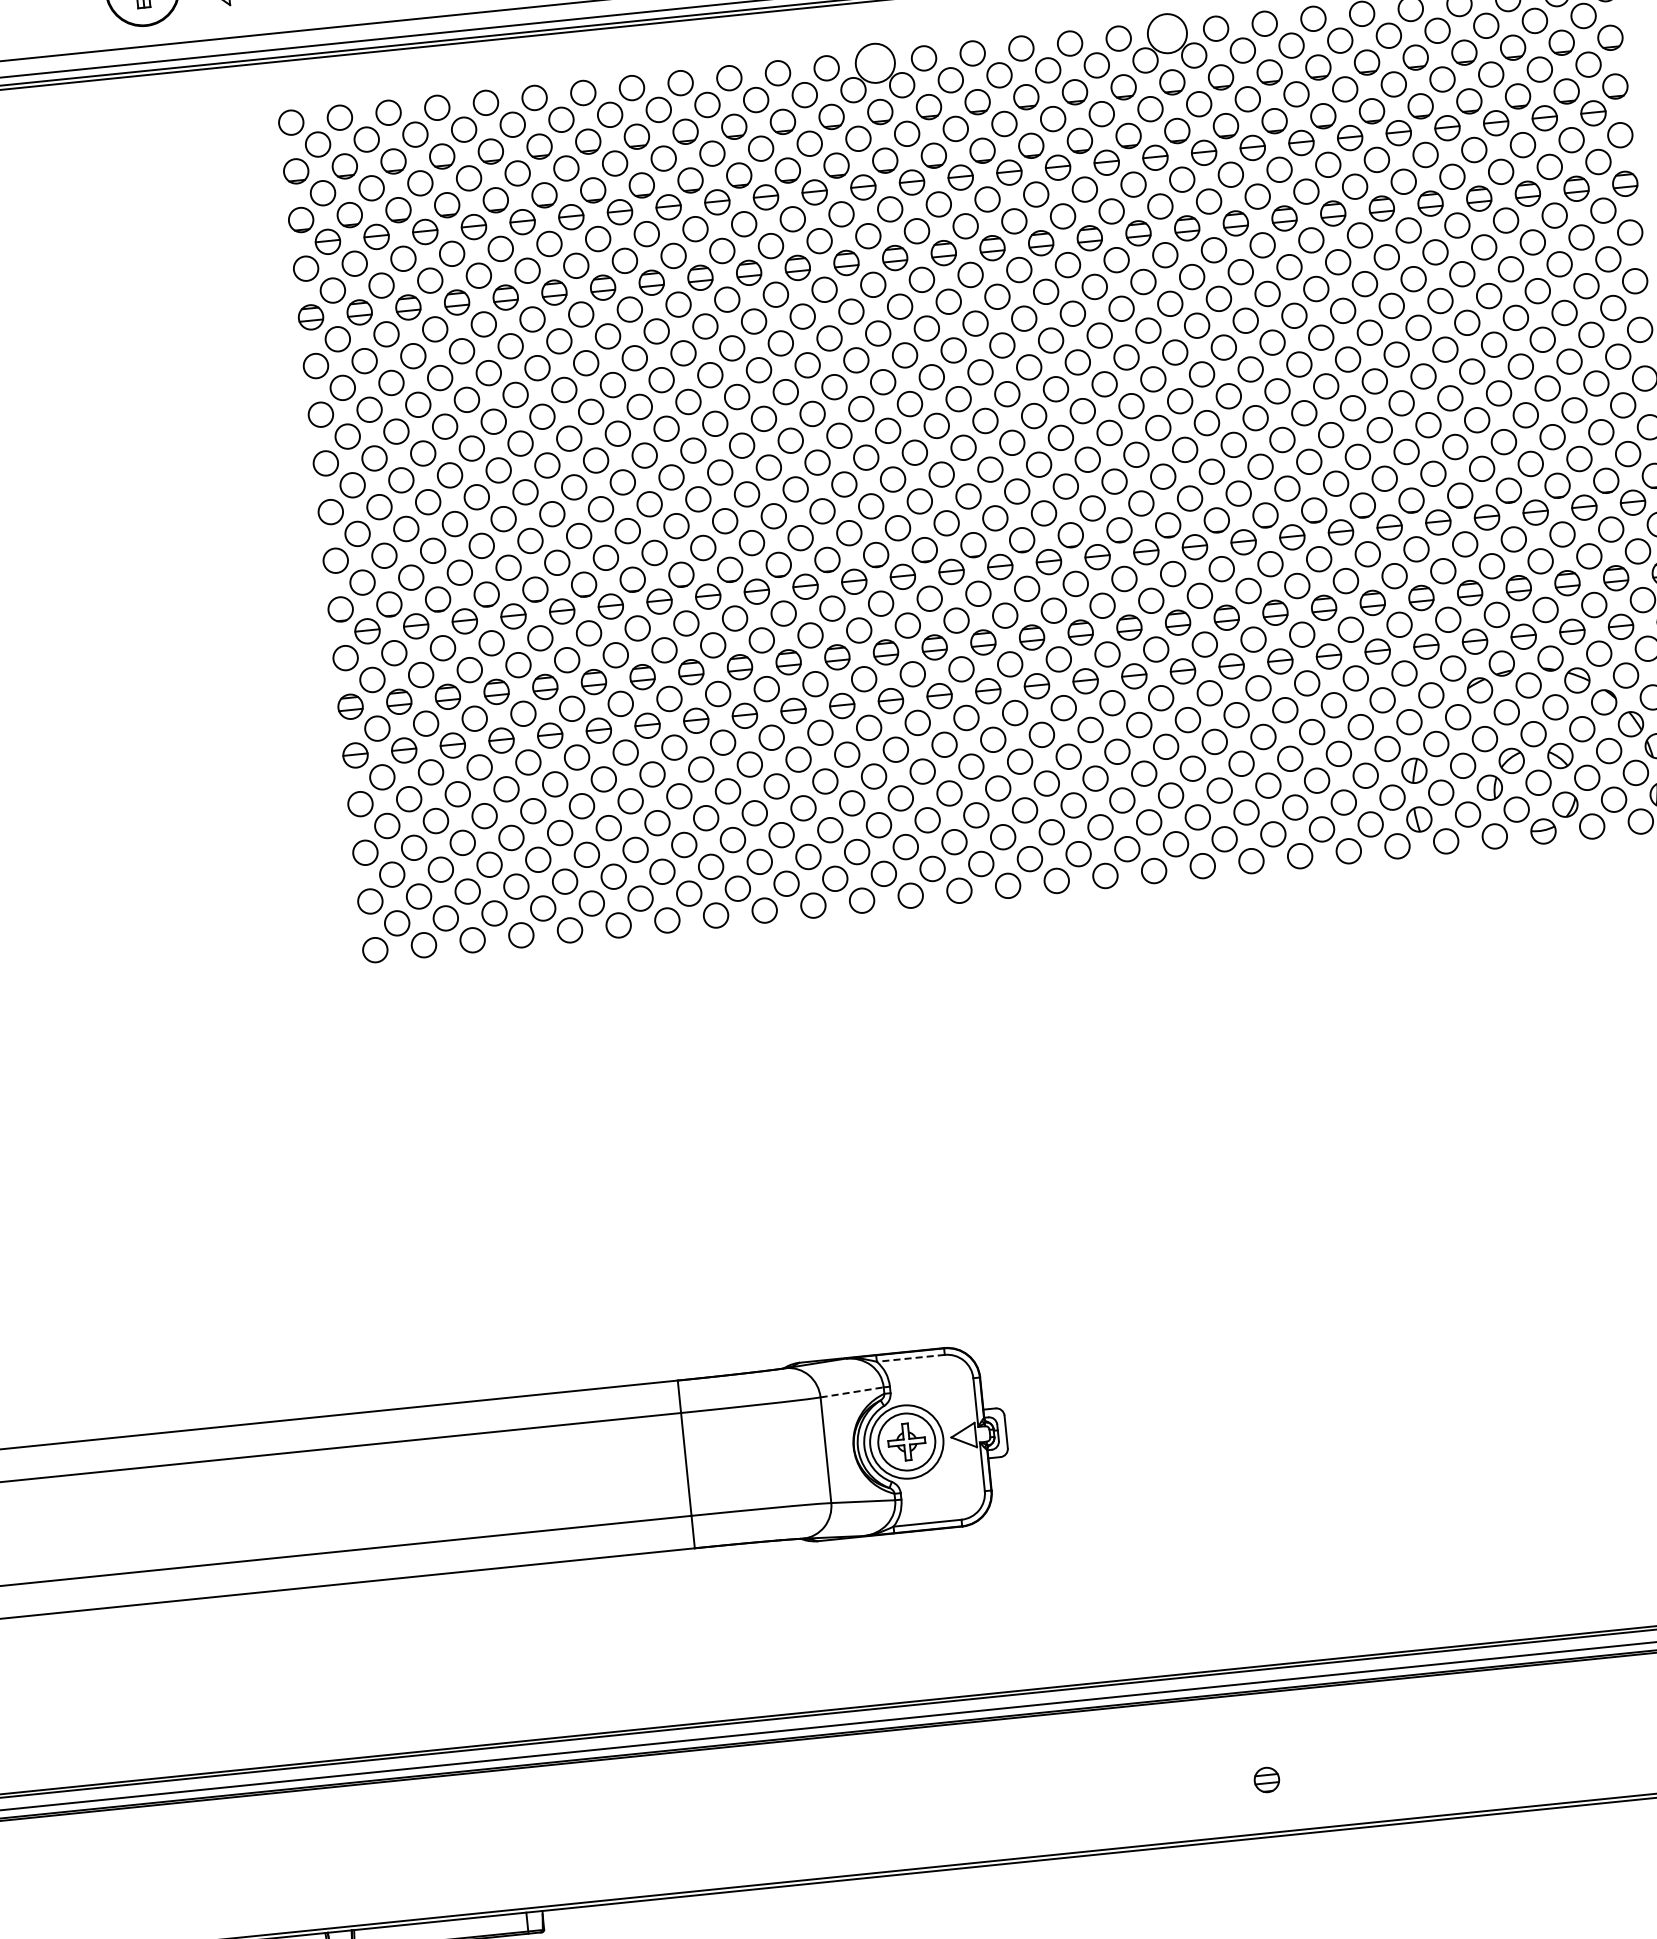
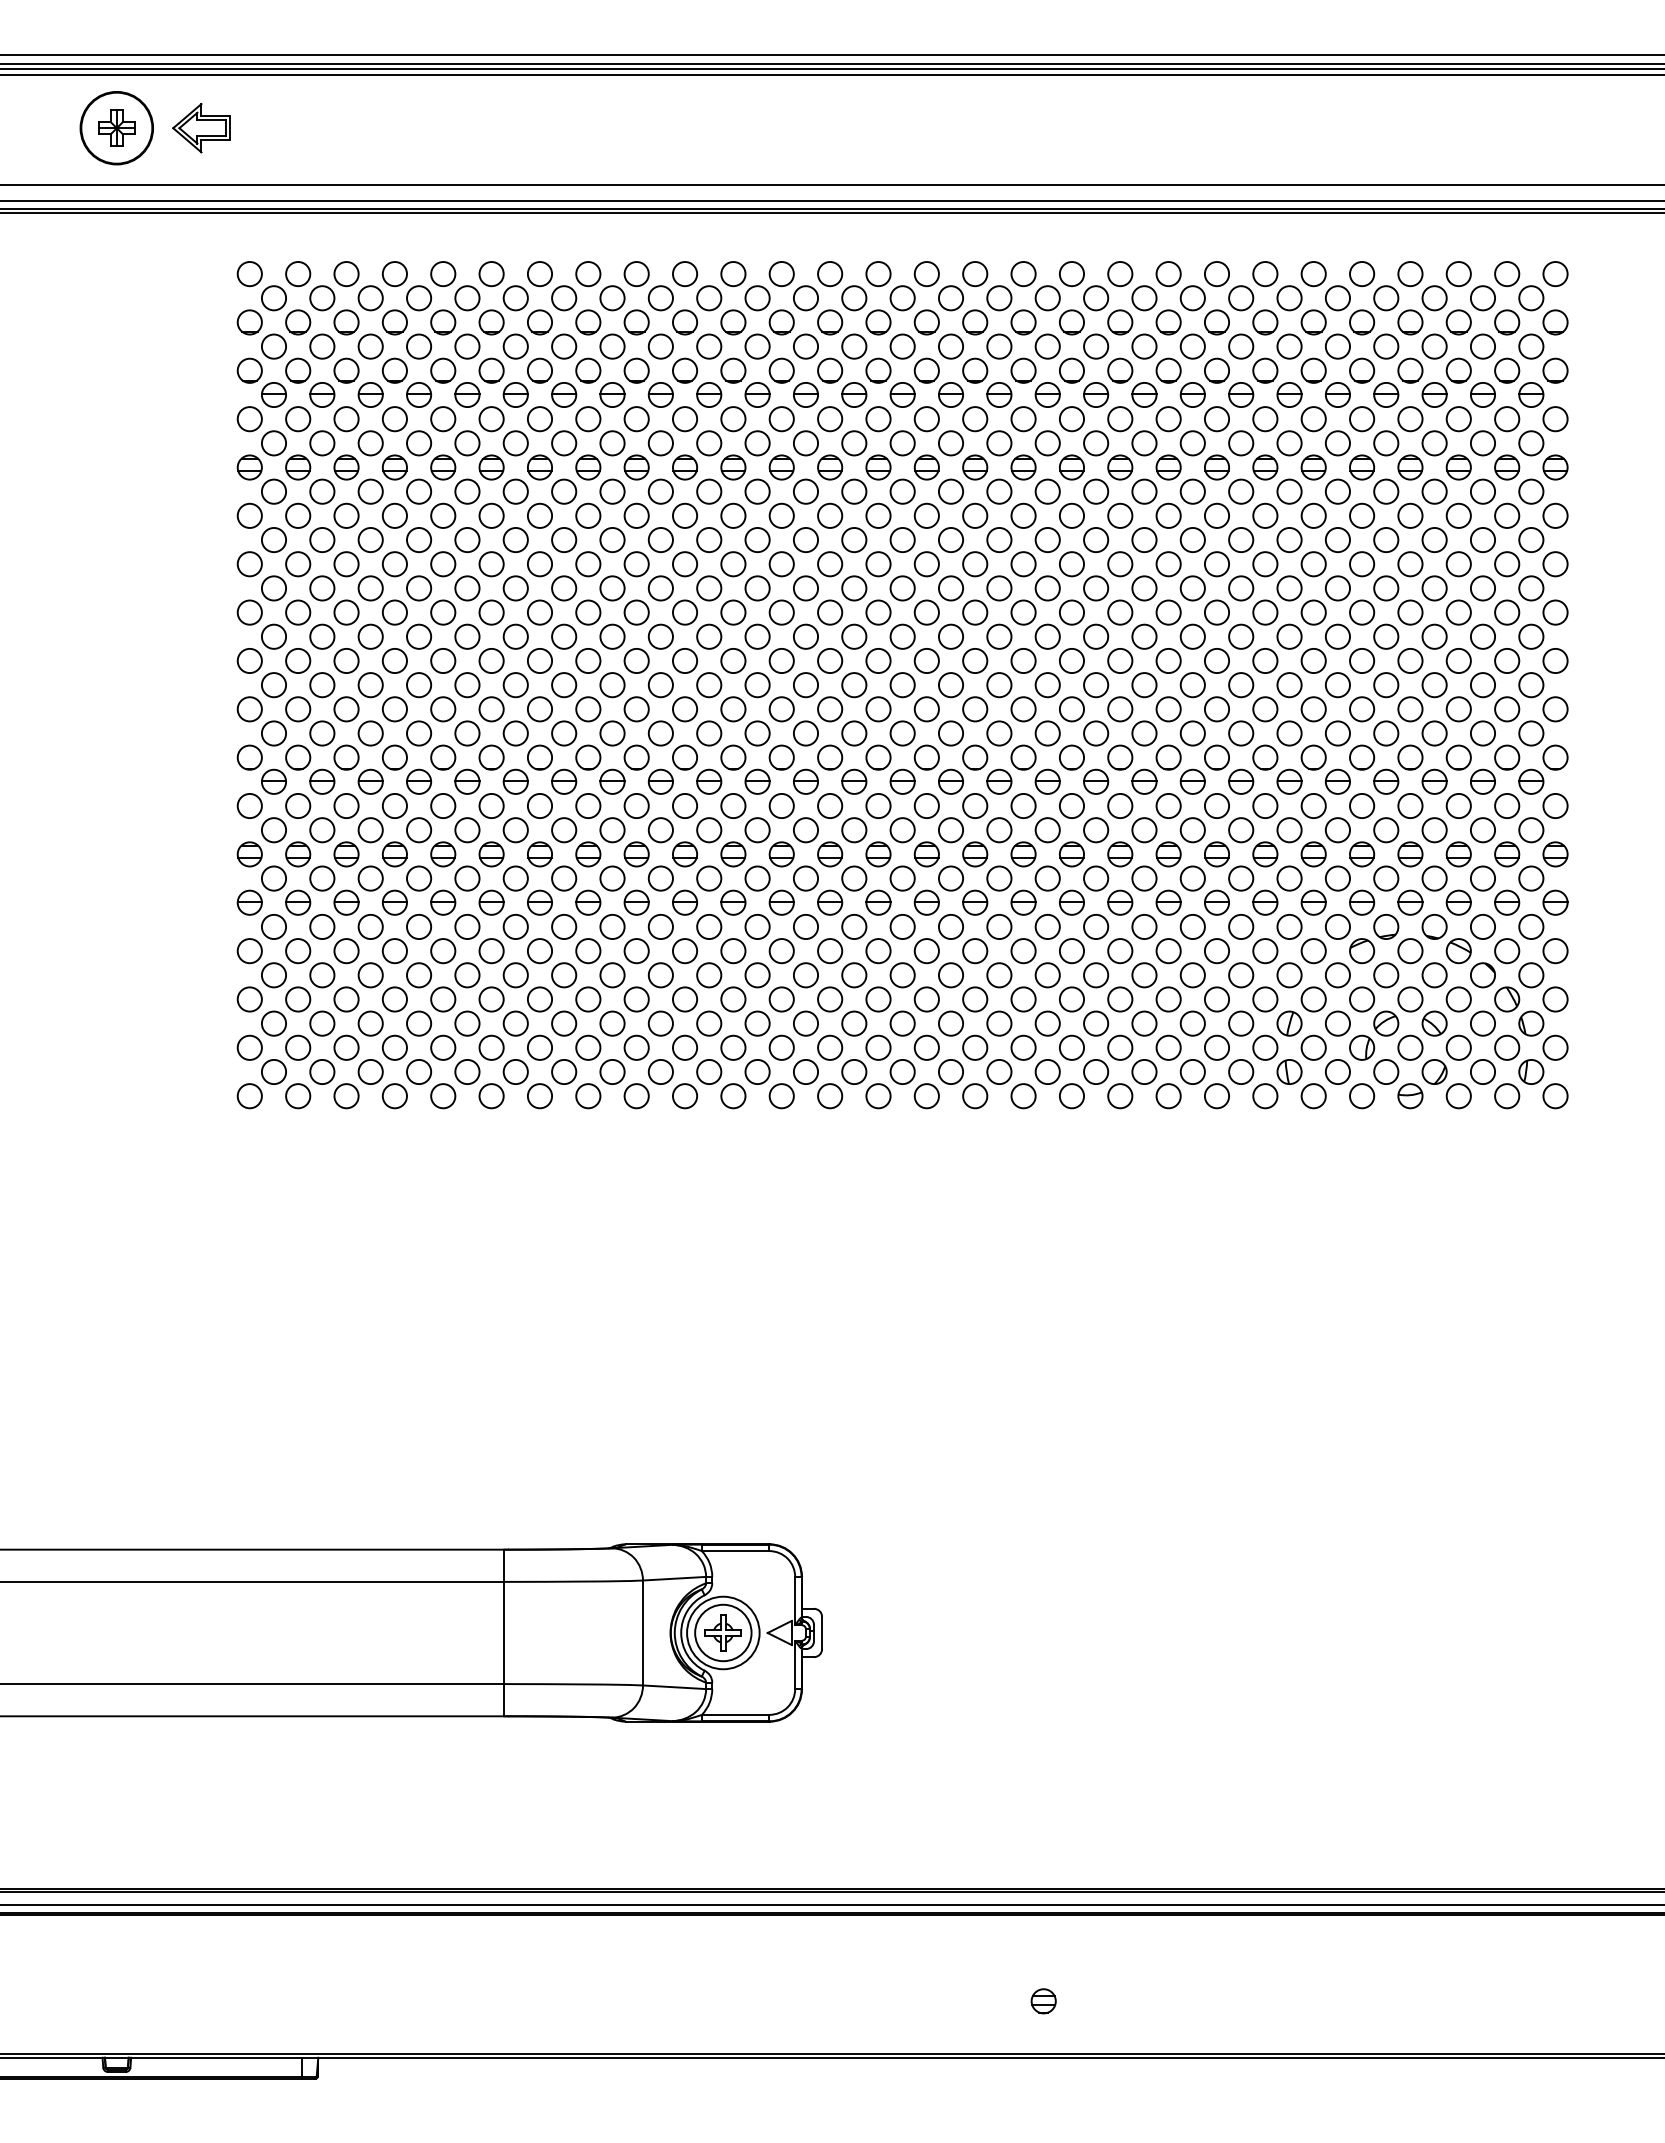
circle: (1167, 34) -> (1120, 274), size x0.62
circle: (875, 63) -> (830, 274), size x0.62
line: (910, 1358) -> (735, 1551), dashed -> solid
line: (852, 1392) -> (674, 1578), dashed -> solid

